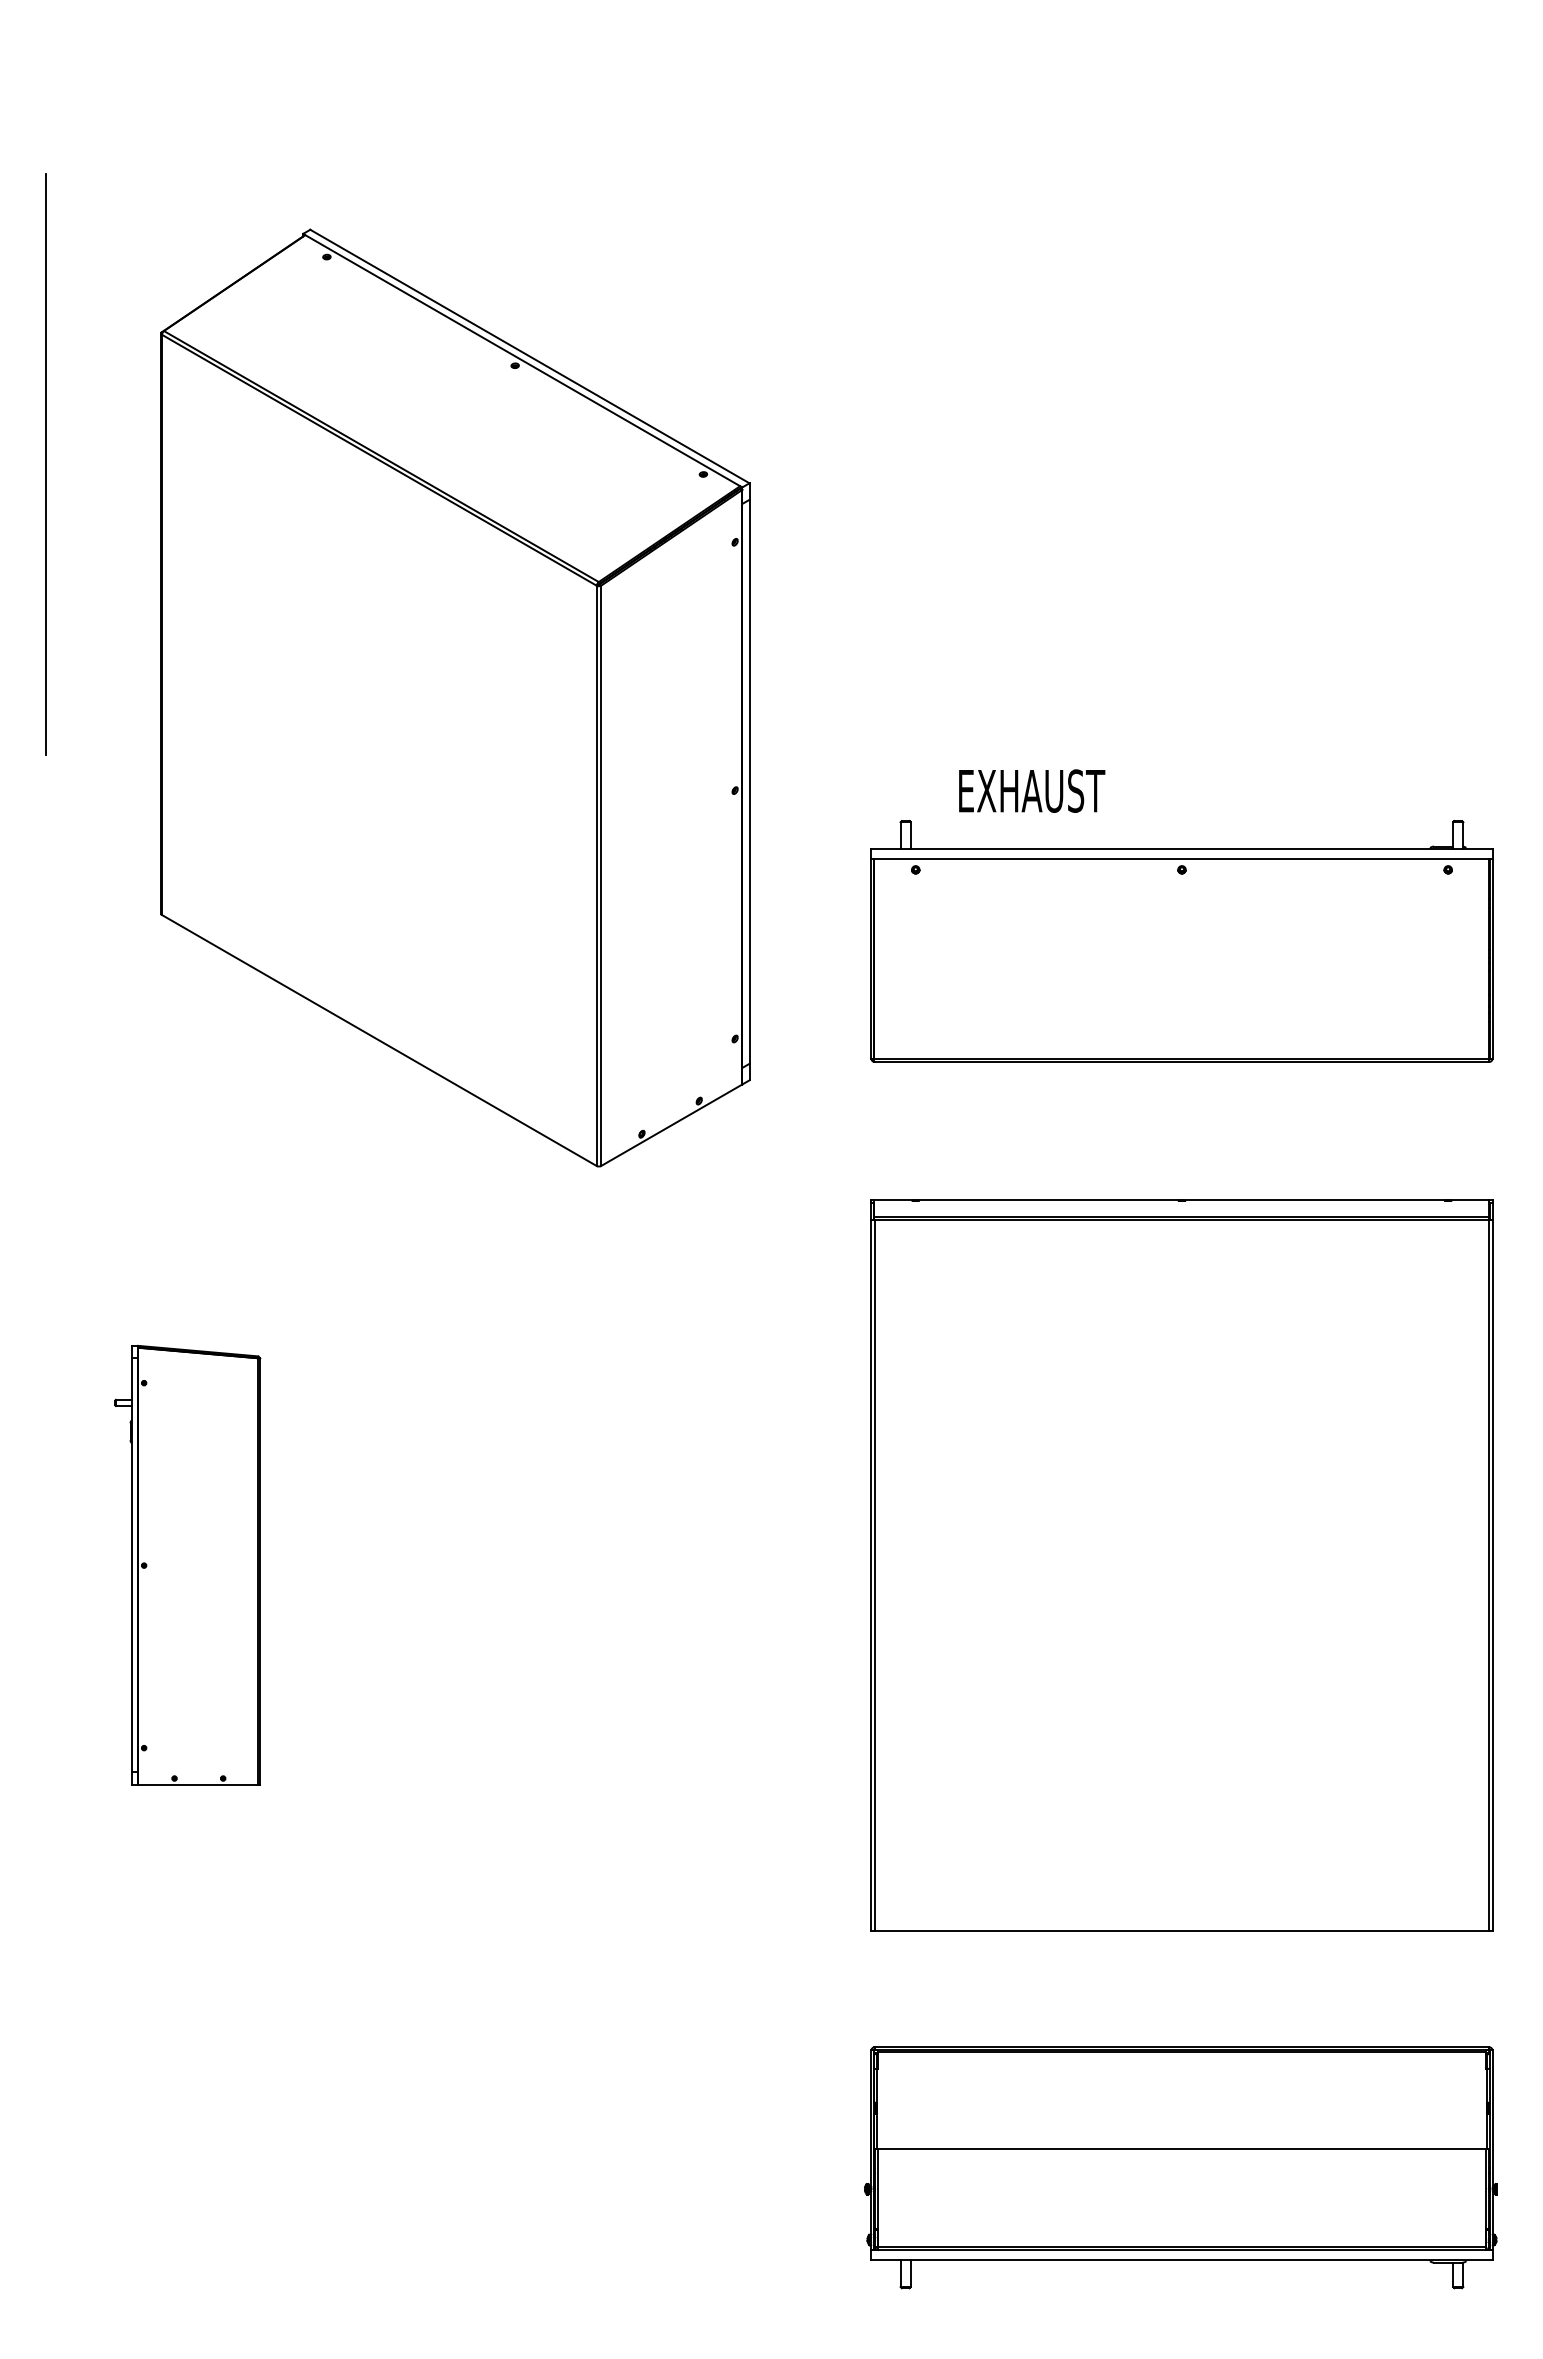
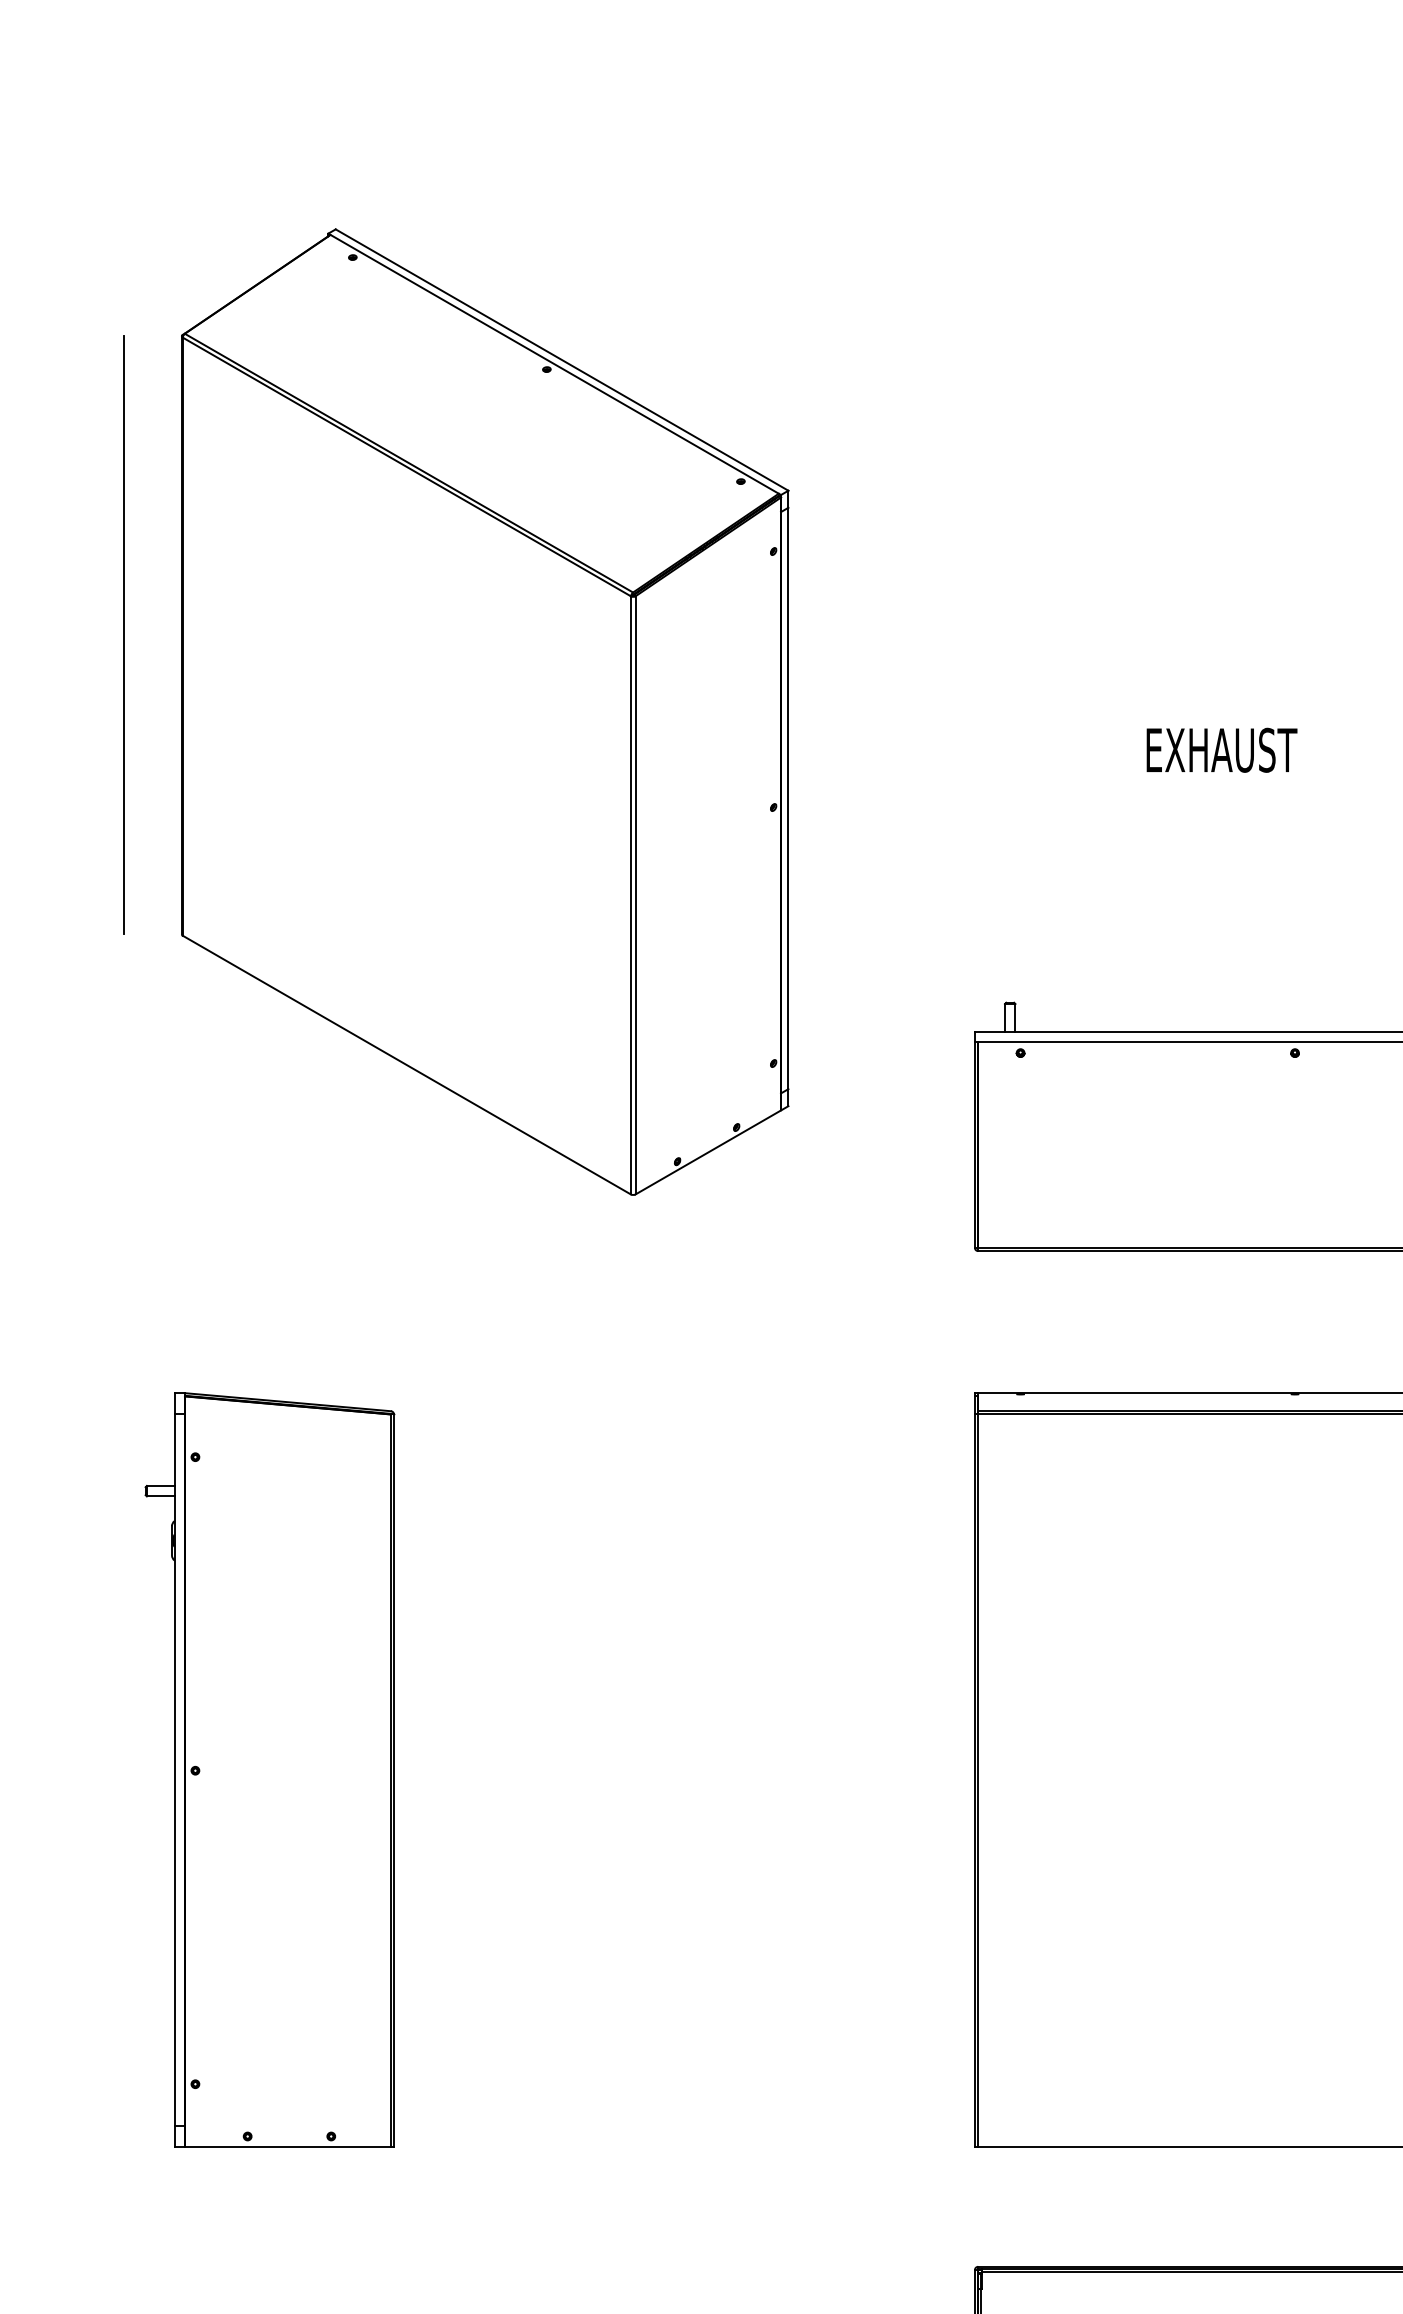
part: (455, 697) -> (485, 711), moved
text: (1032, 790) -> (1222, 749), moved
part: (187, 1564) -> (269, 1769), size x1.67

